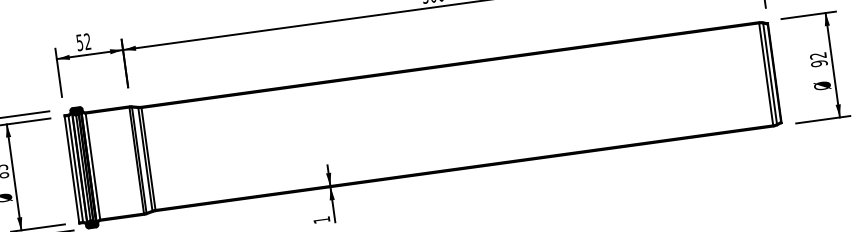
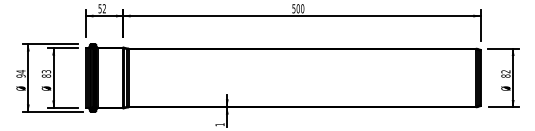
text: (818, 62) -> (505, 75), 92 -> 82

